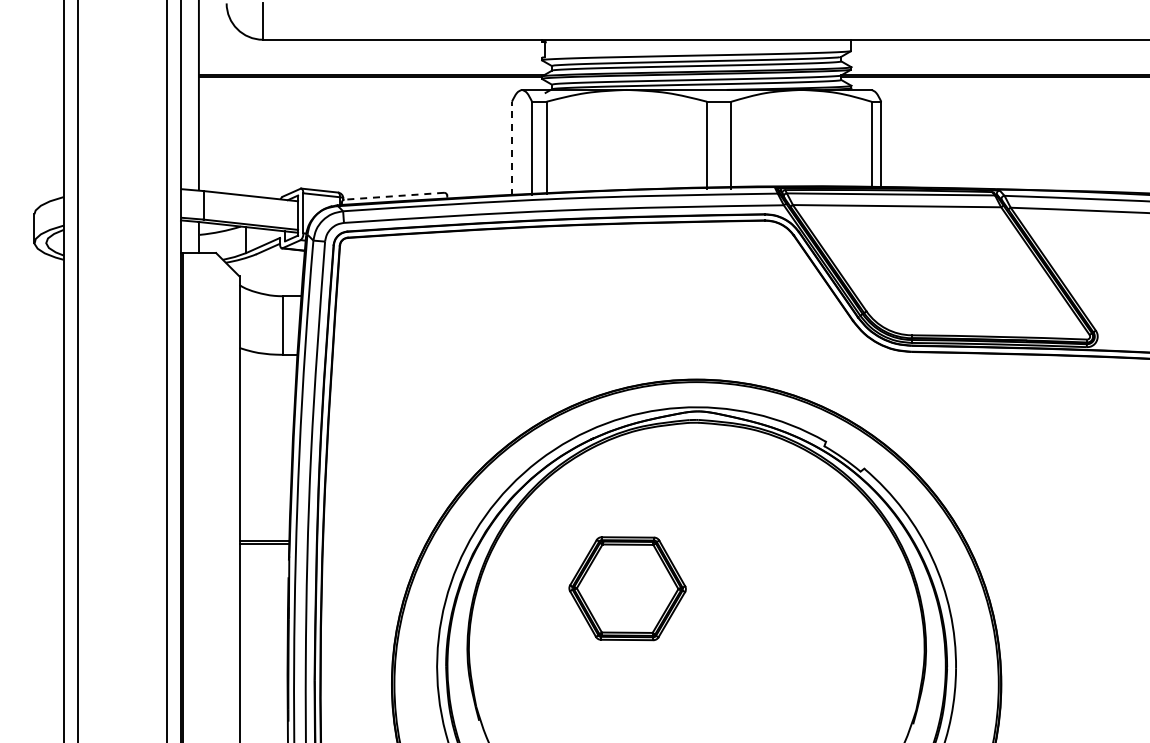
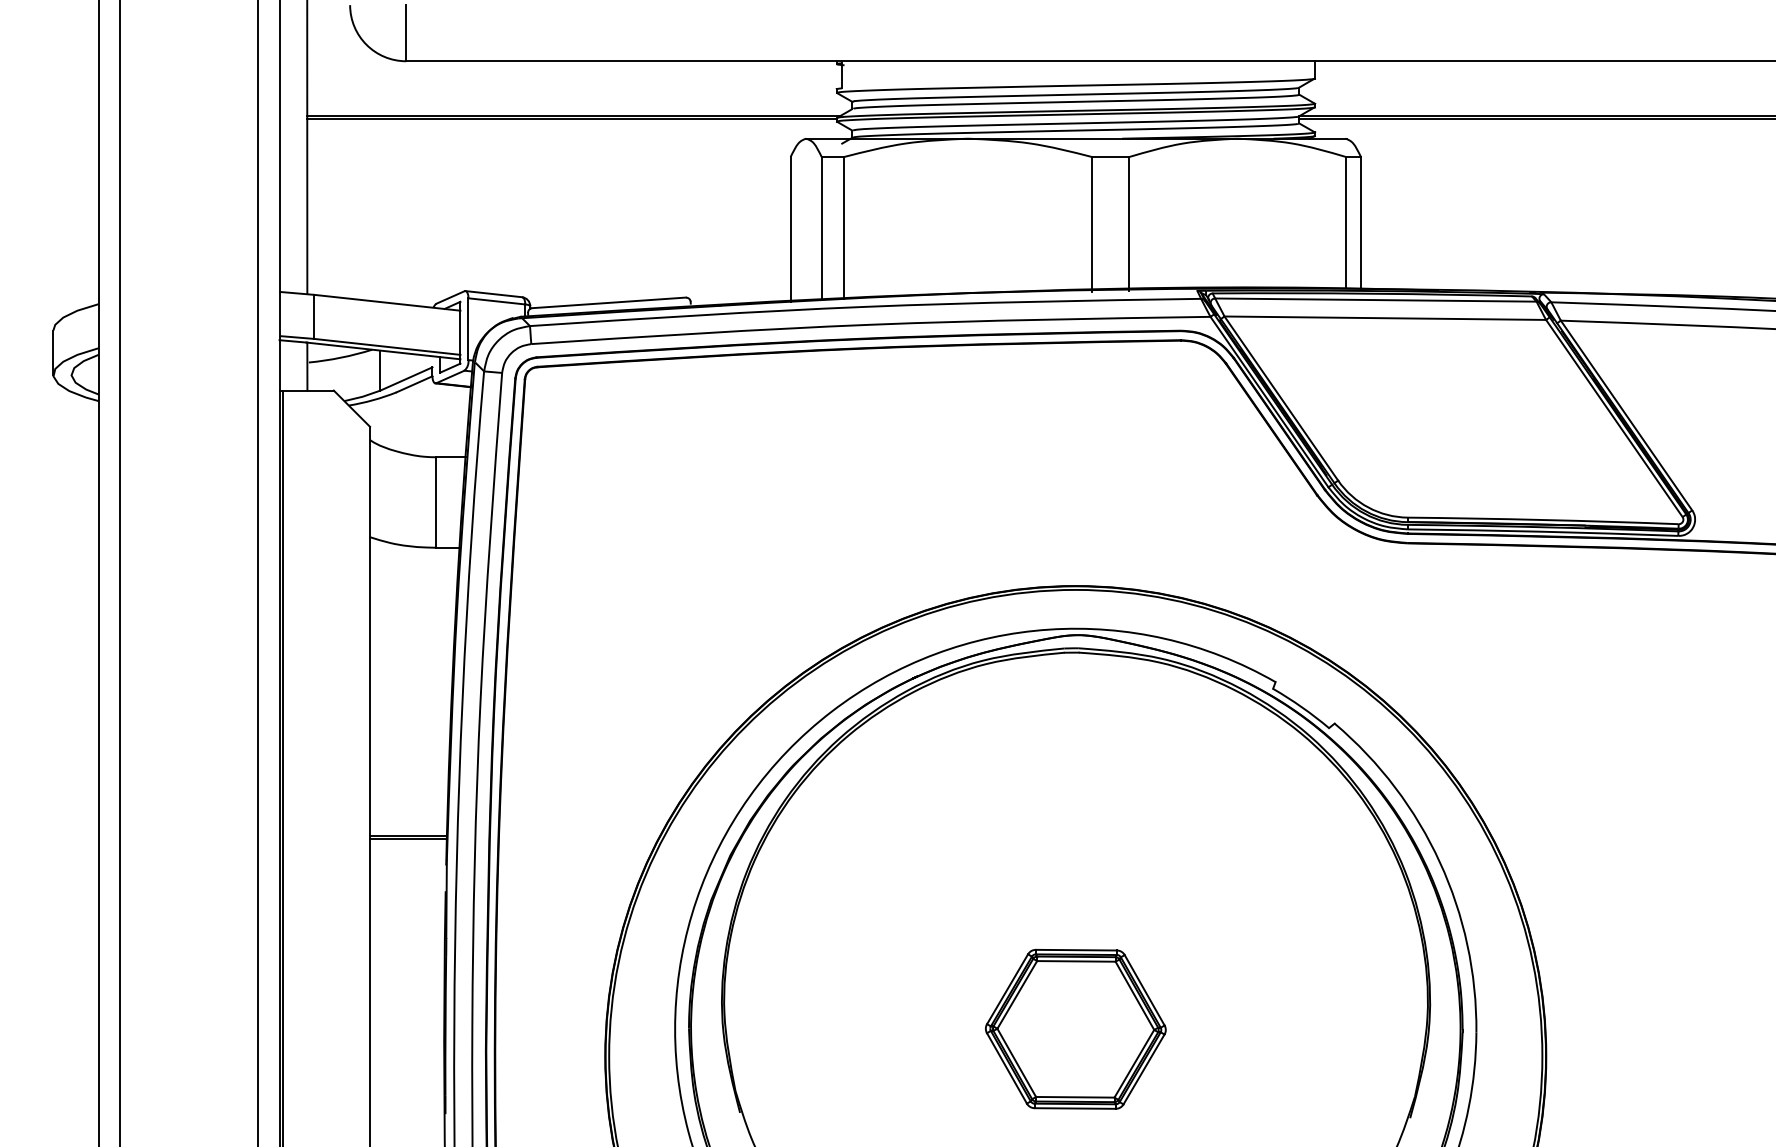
line: (511, 148) -> (789, 229), dashed -> solid
line: (394, 196) -> (609, 303), dashed -> solid
part: (627, 588) -> (1075, 1029), moved

